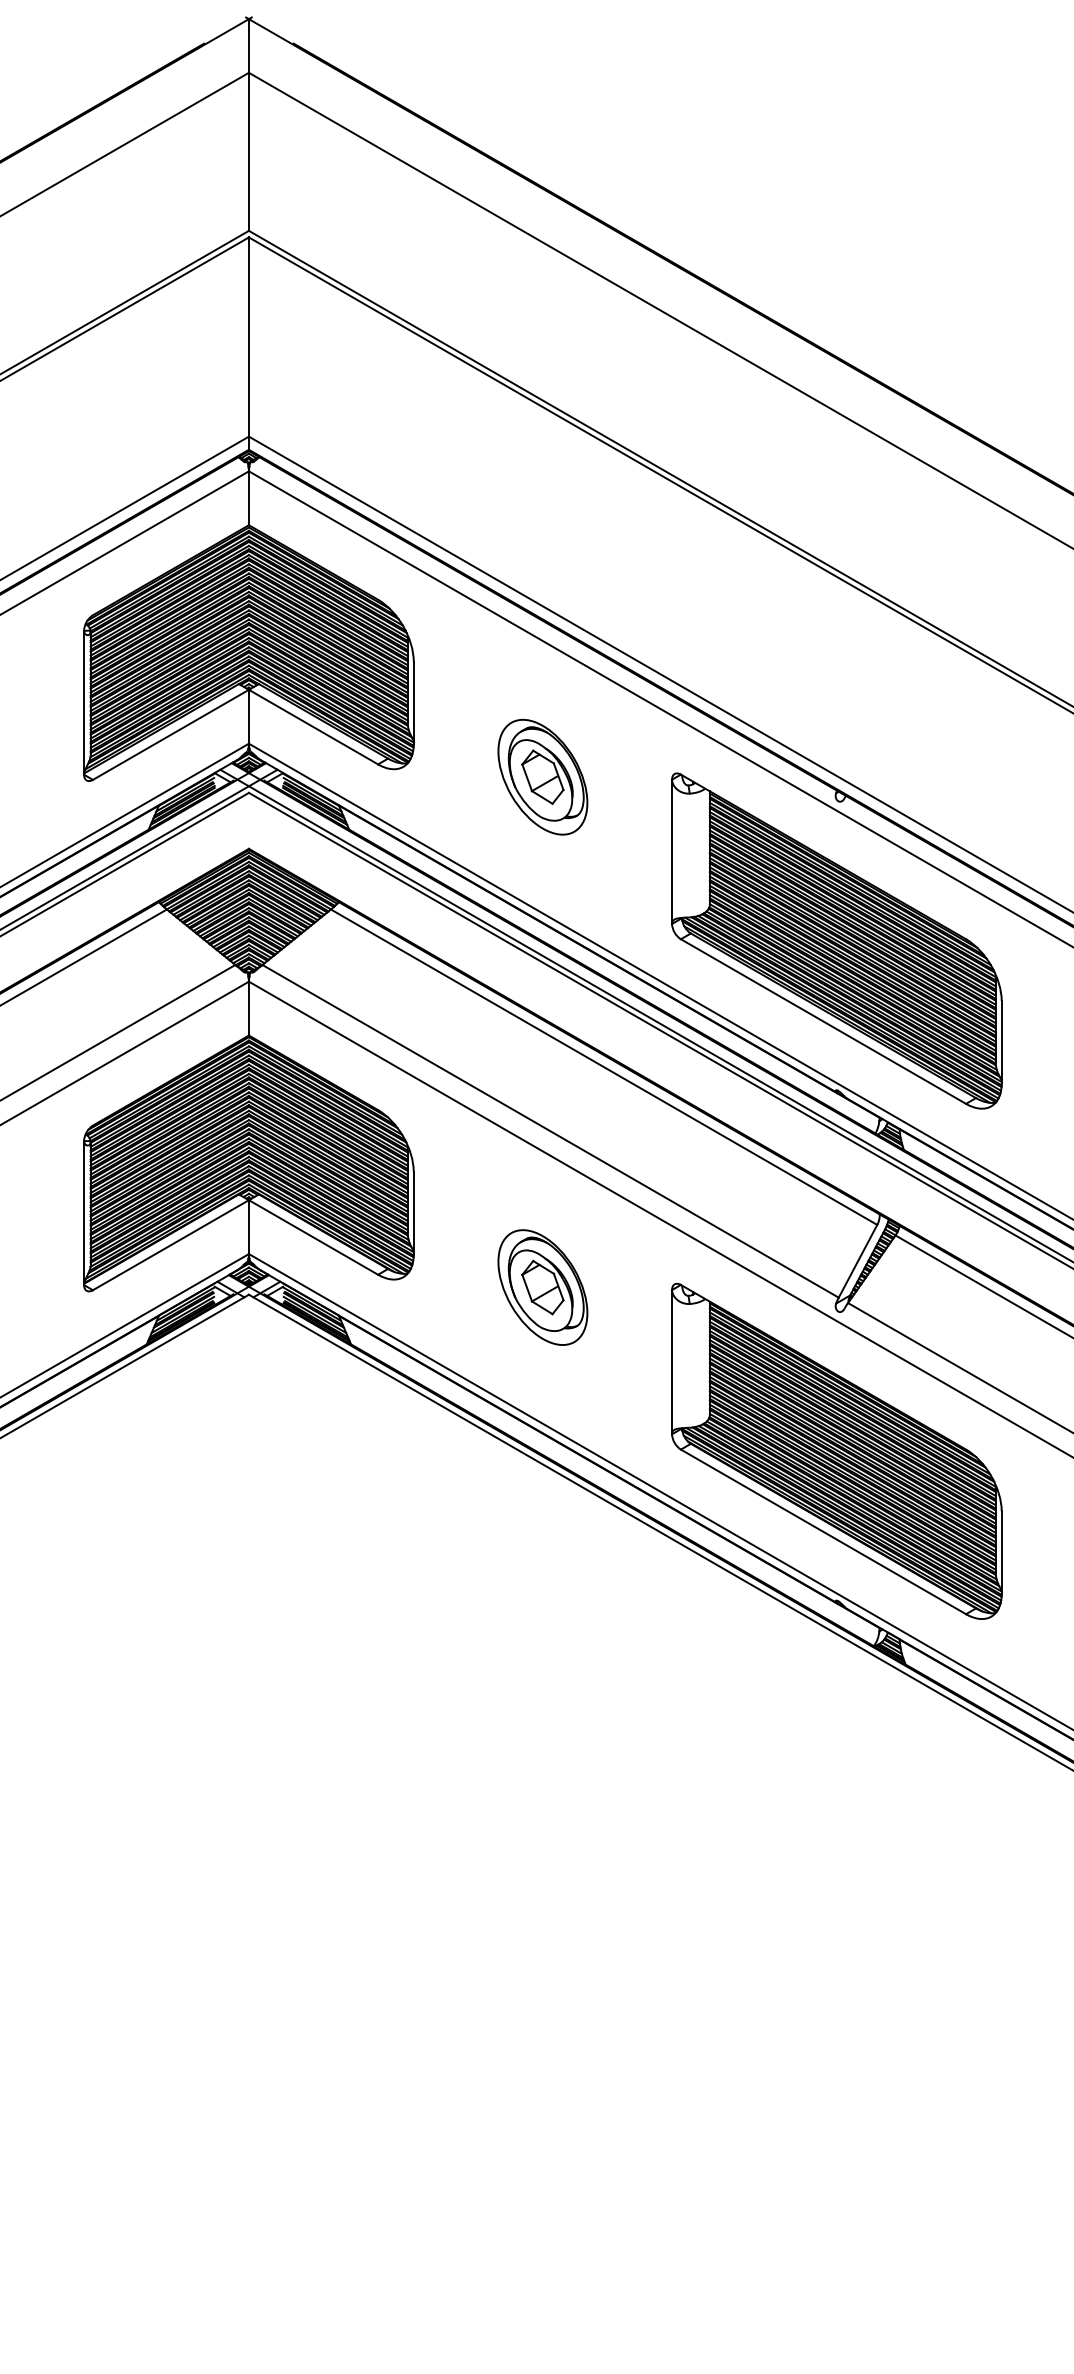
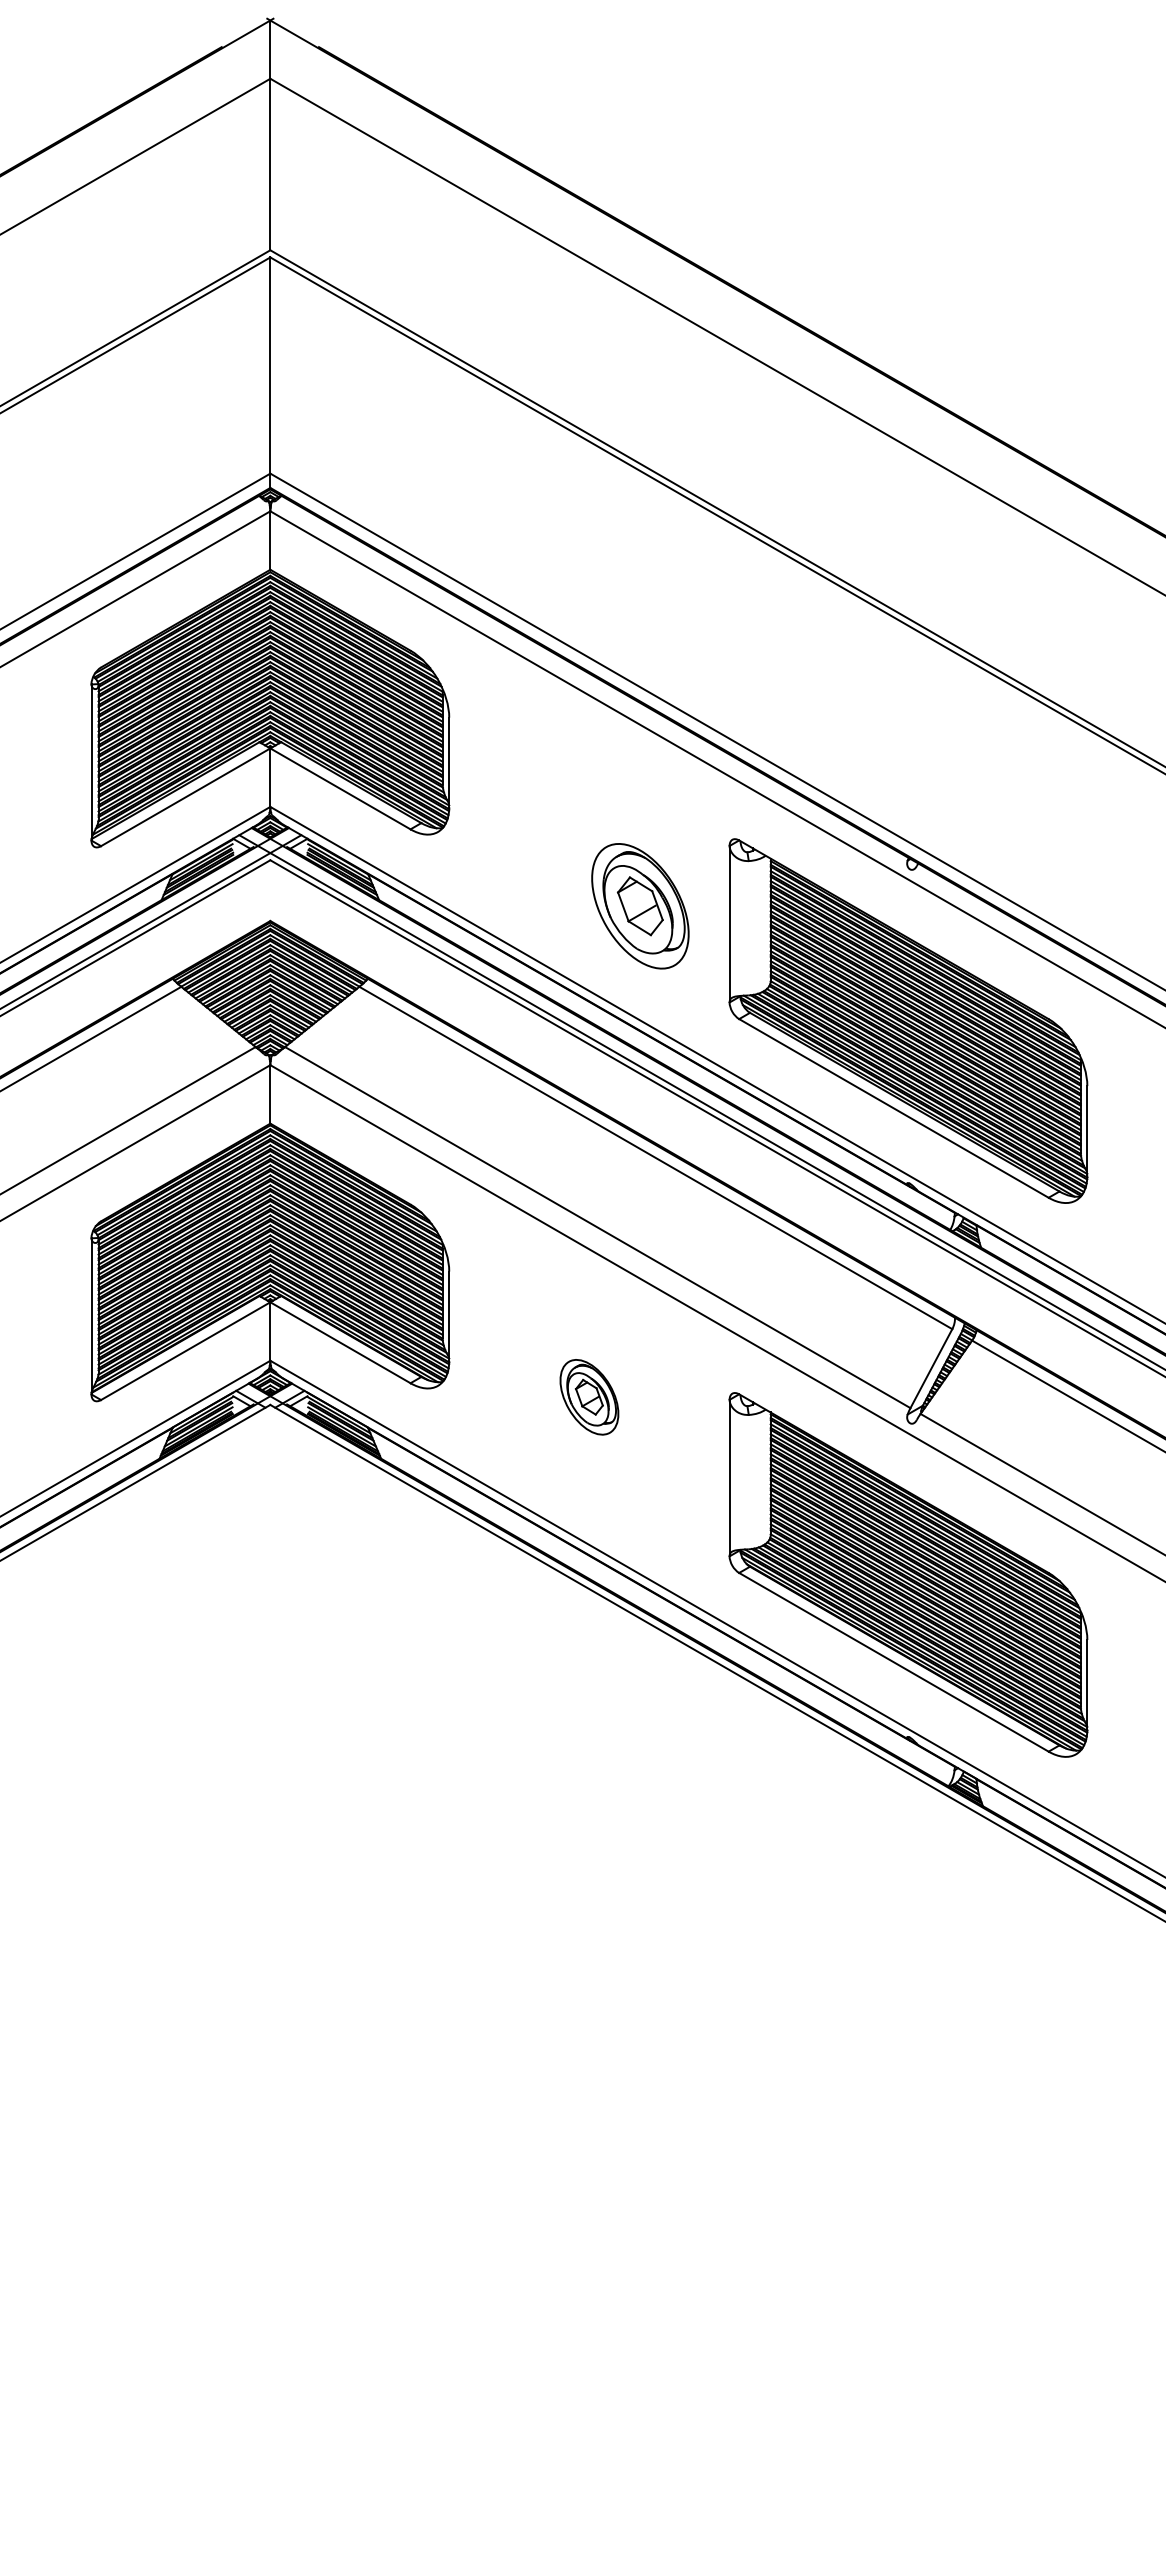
part: (542, 777) -> (640, 906), moved
part: (542, 1287) -> (589, 1397), size x0.6

